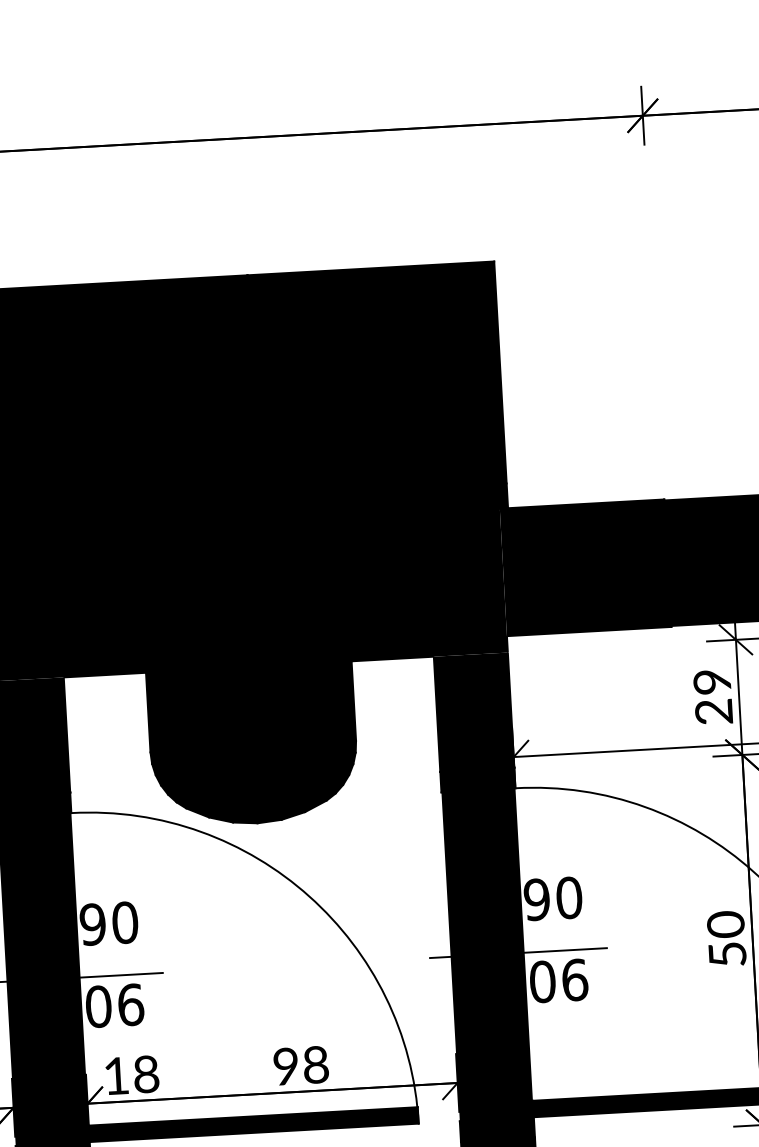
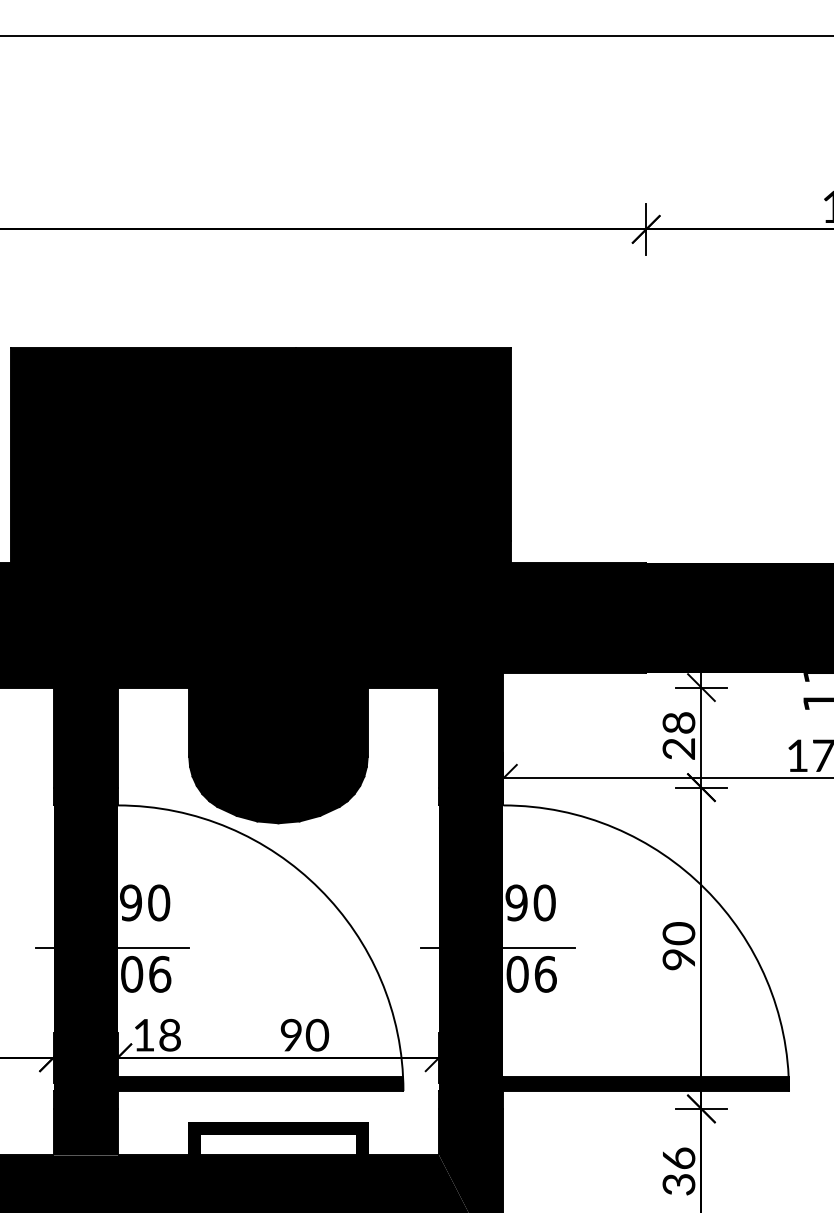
text: (714, 681) -> (680, 722), 29 -> 28
text: (727, 954) -> (678, 959), 50 -> 90
text: (316, 1065) -> (317, 1035), 98 -> 90

